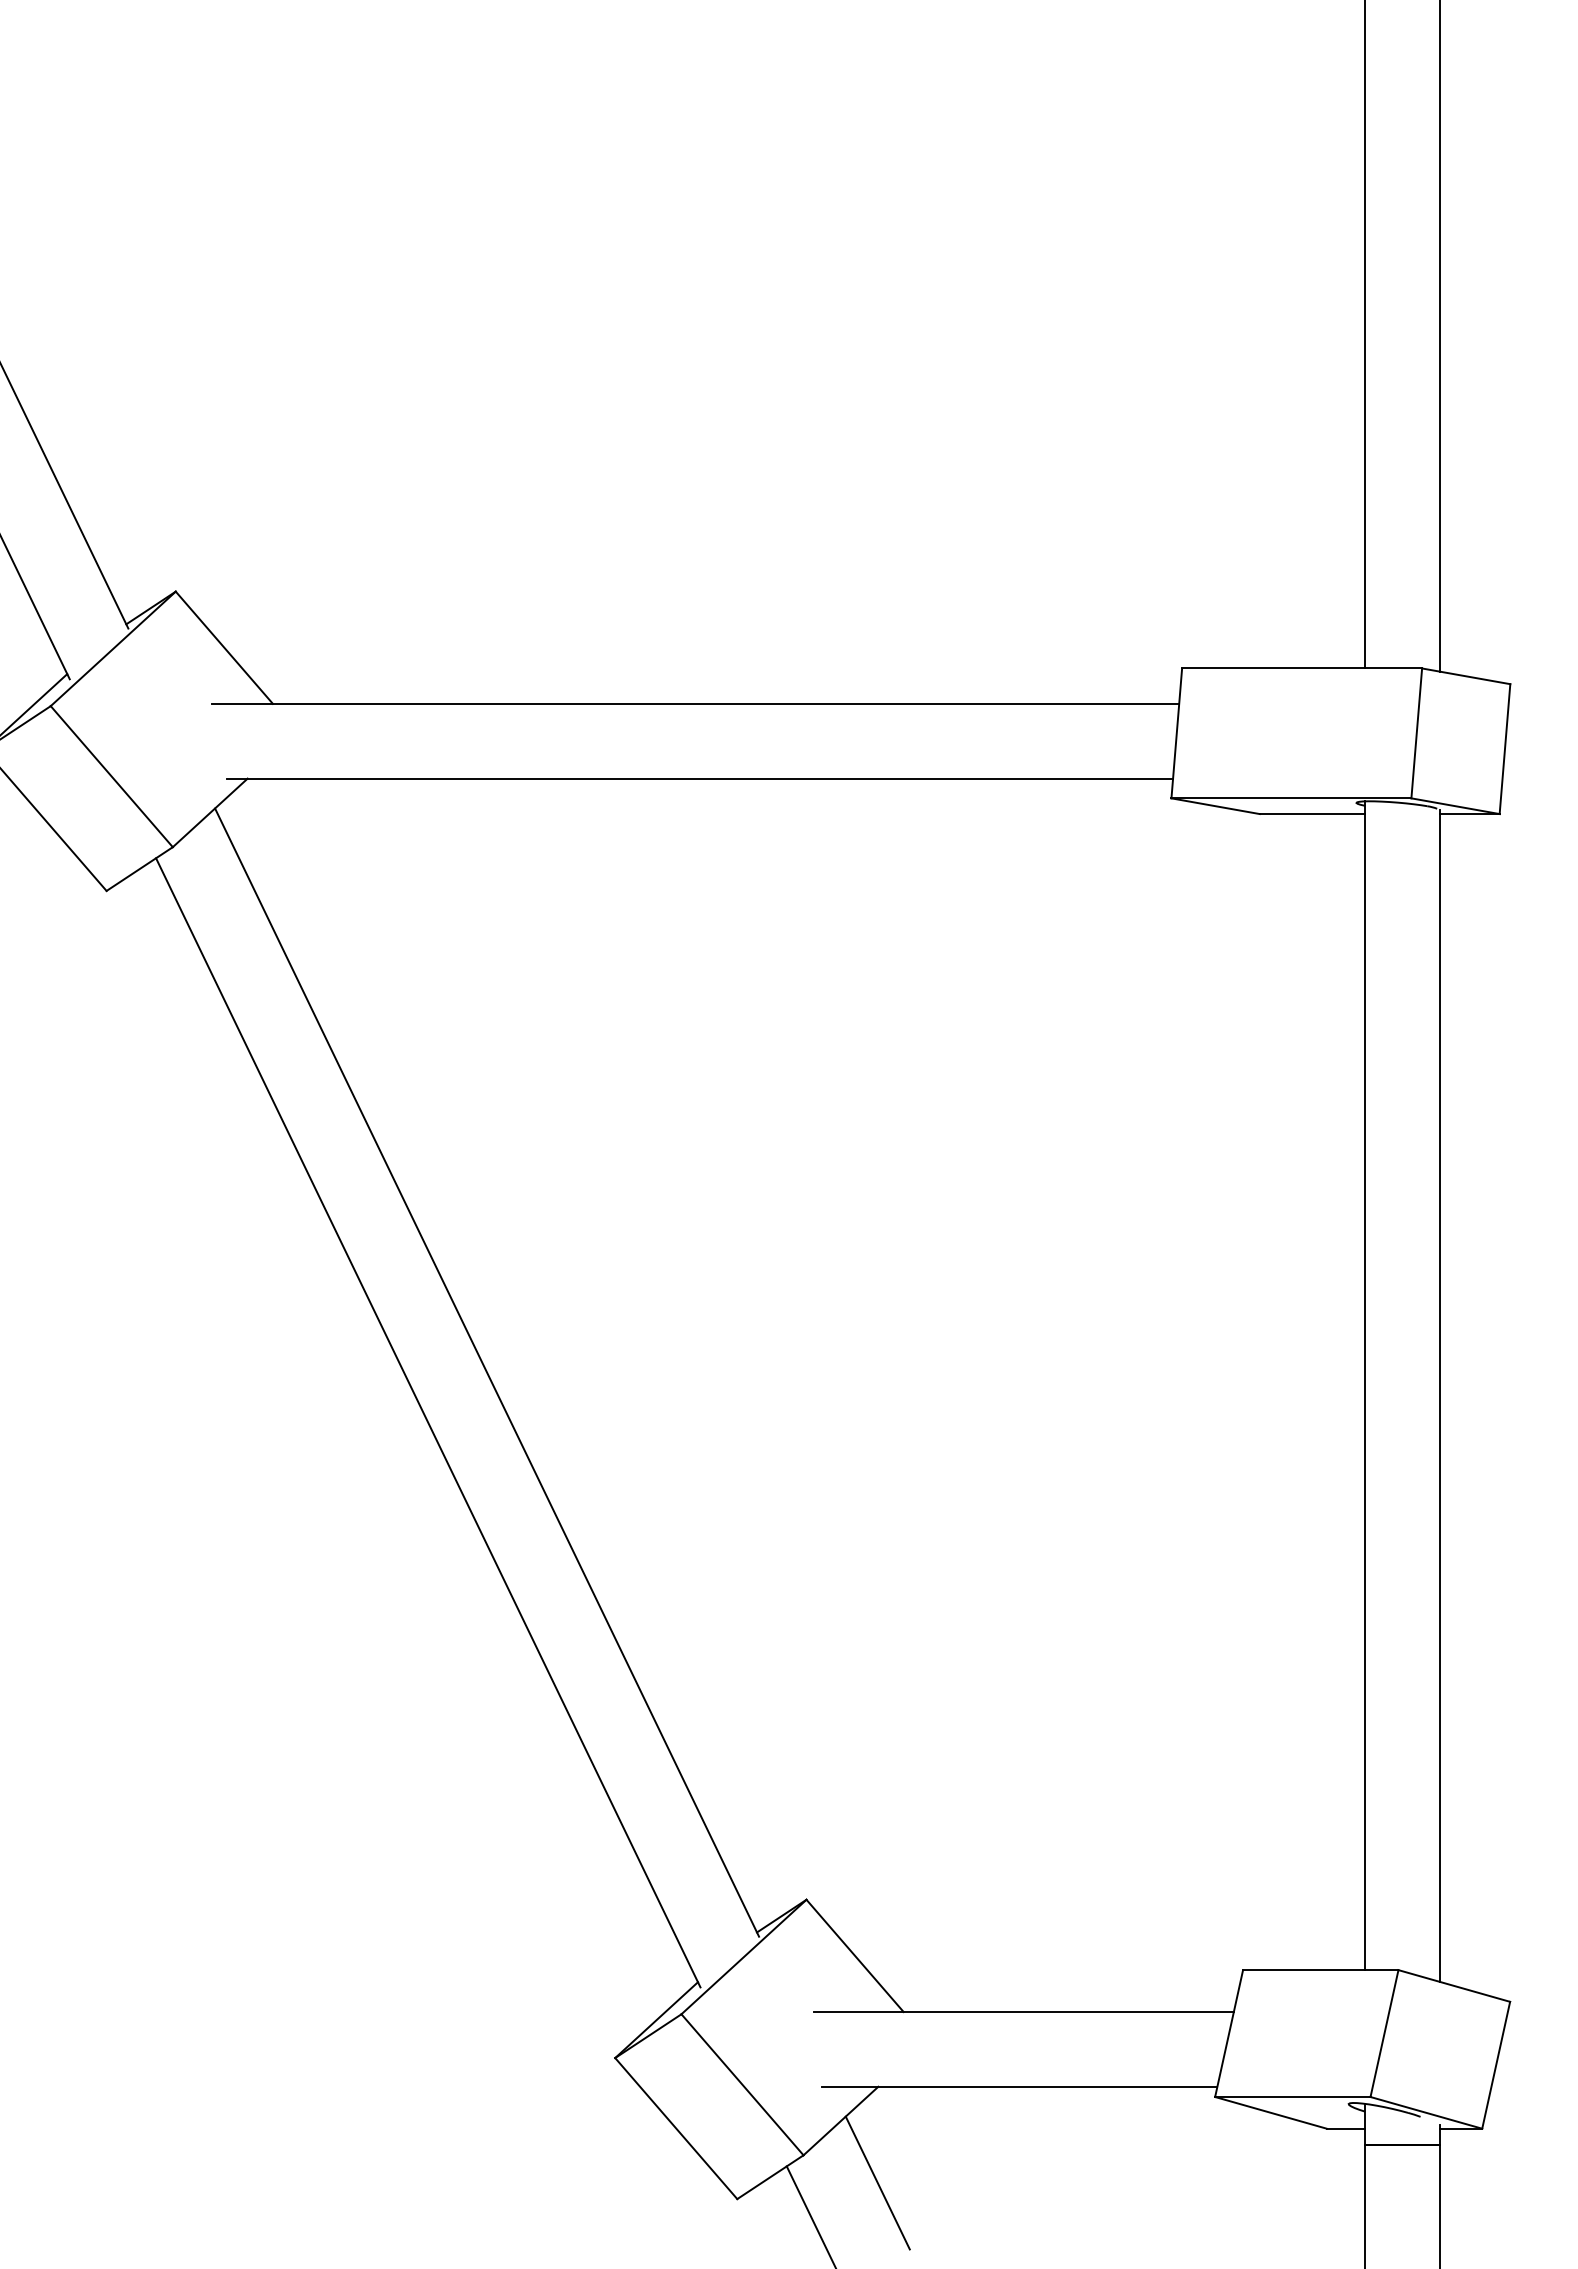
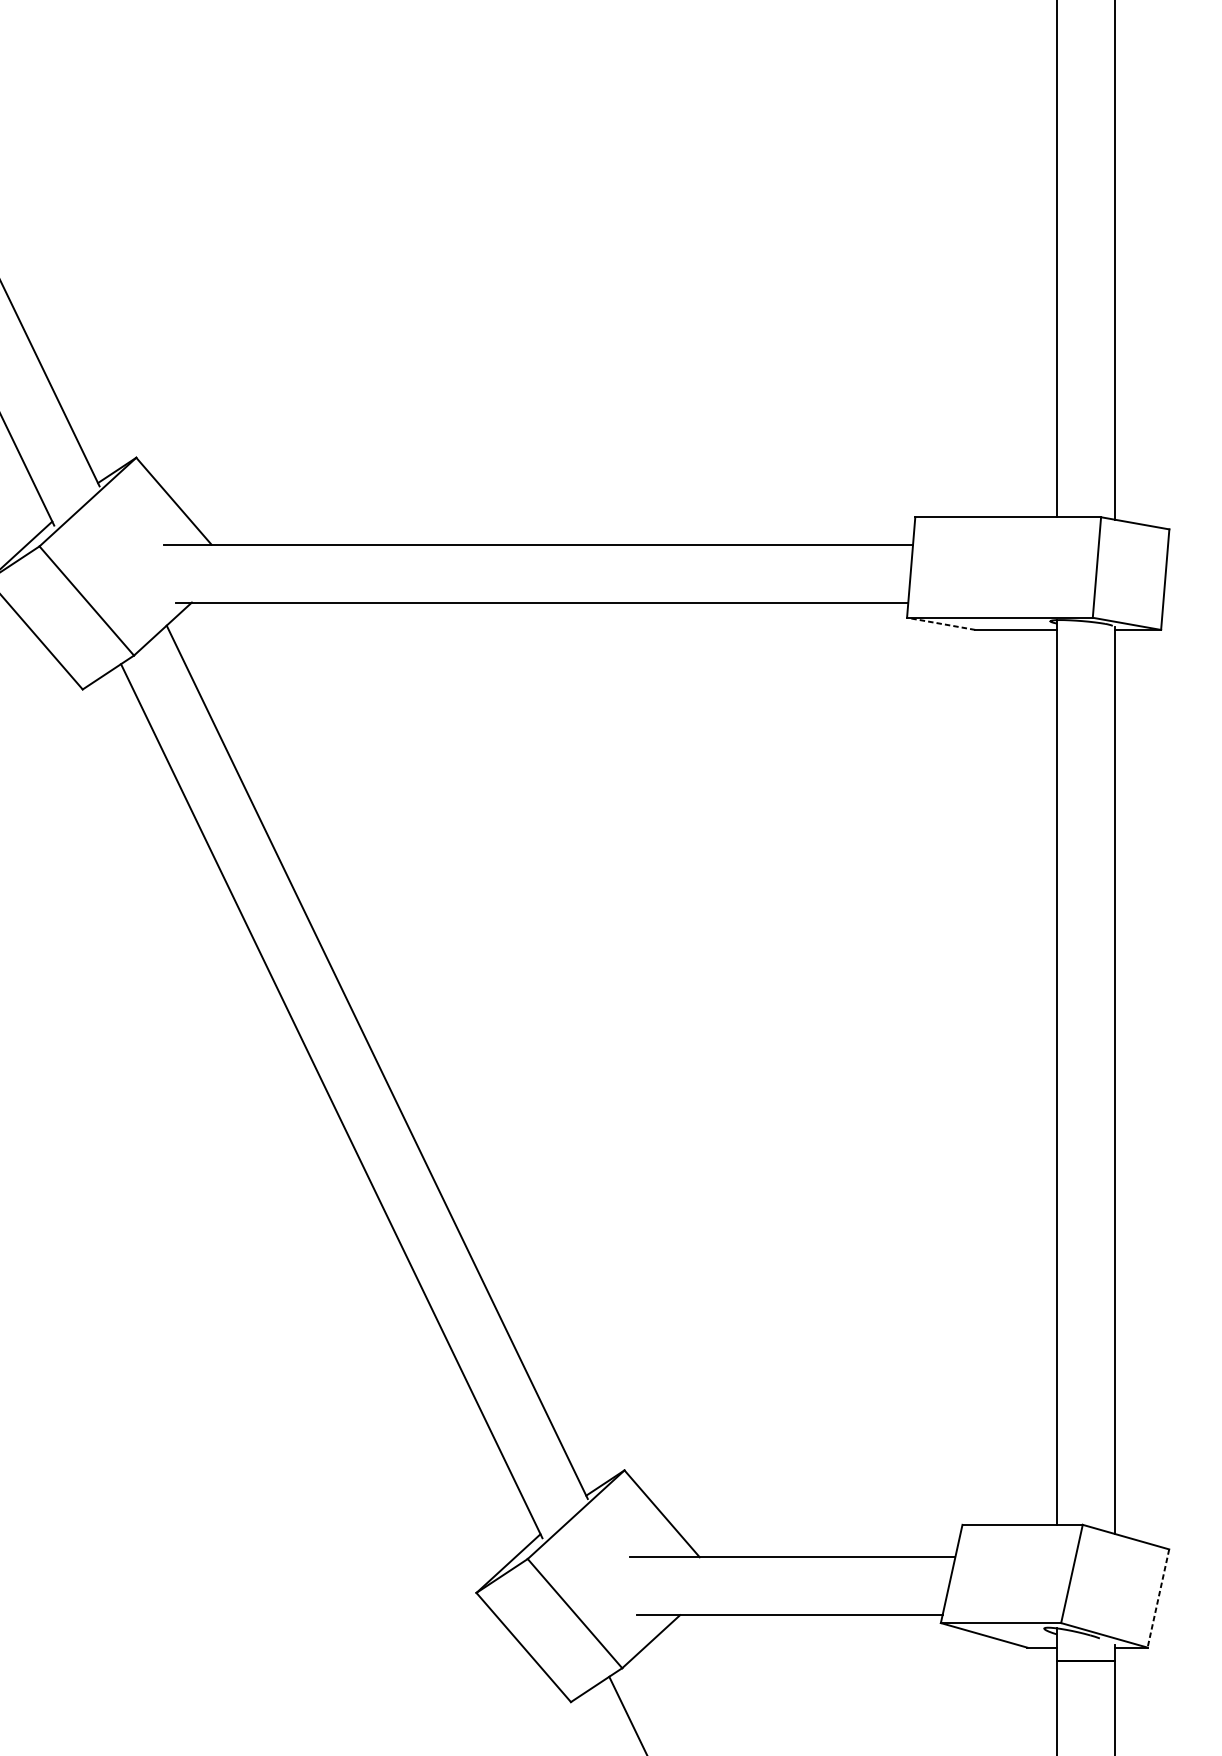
line: (1215, 806) -> (941, 624), solid -> dashed
line: (1496, 2065) -> (1158, 1598), solid -> dashed
line: (877, 2182) -> (679, 1689), removed

